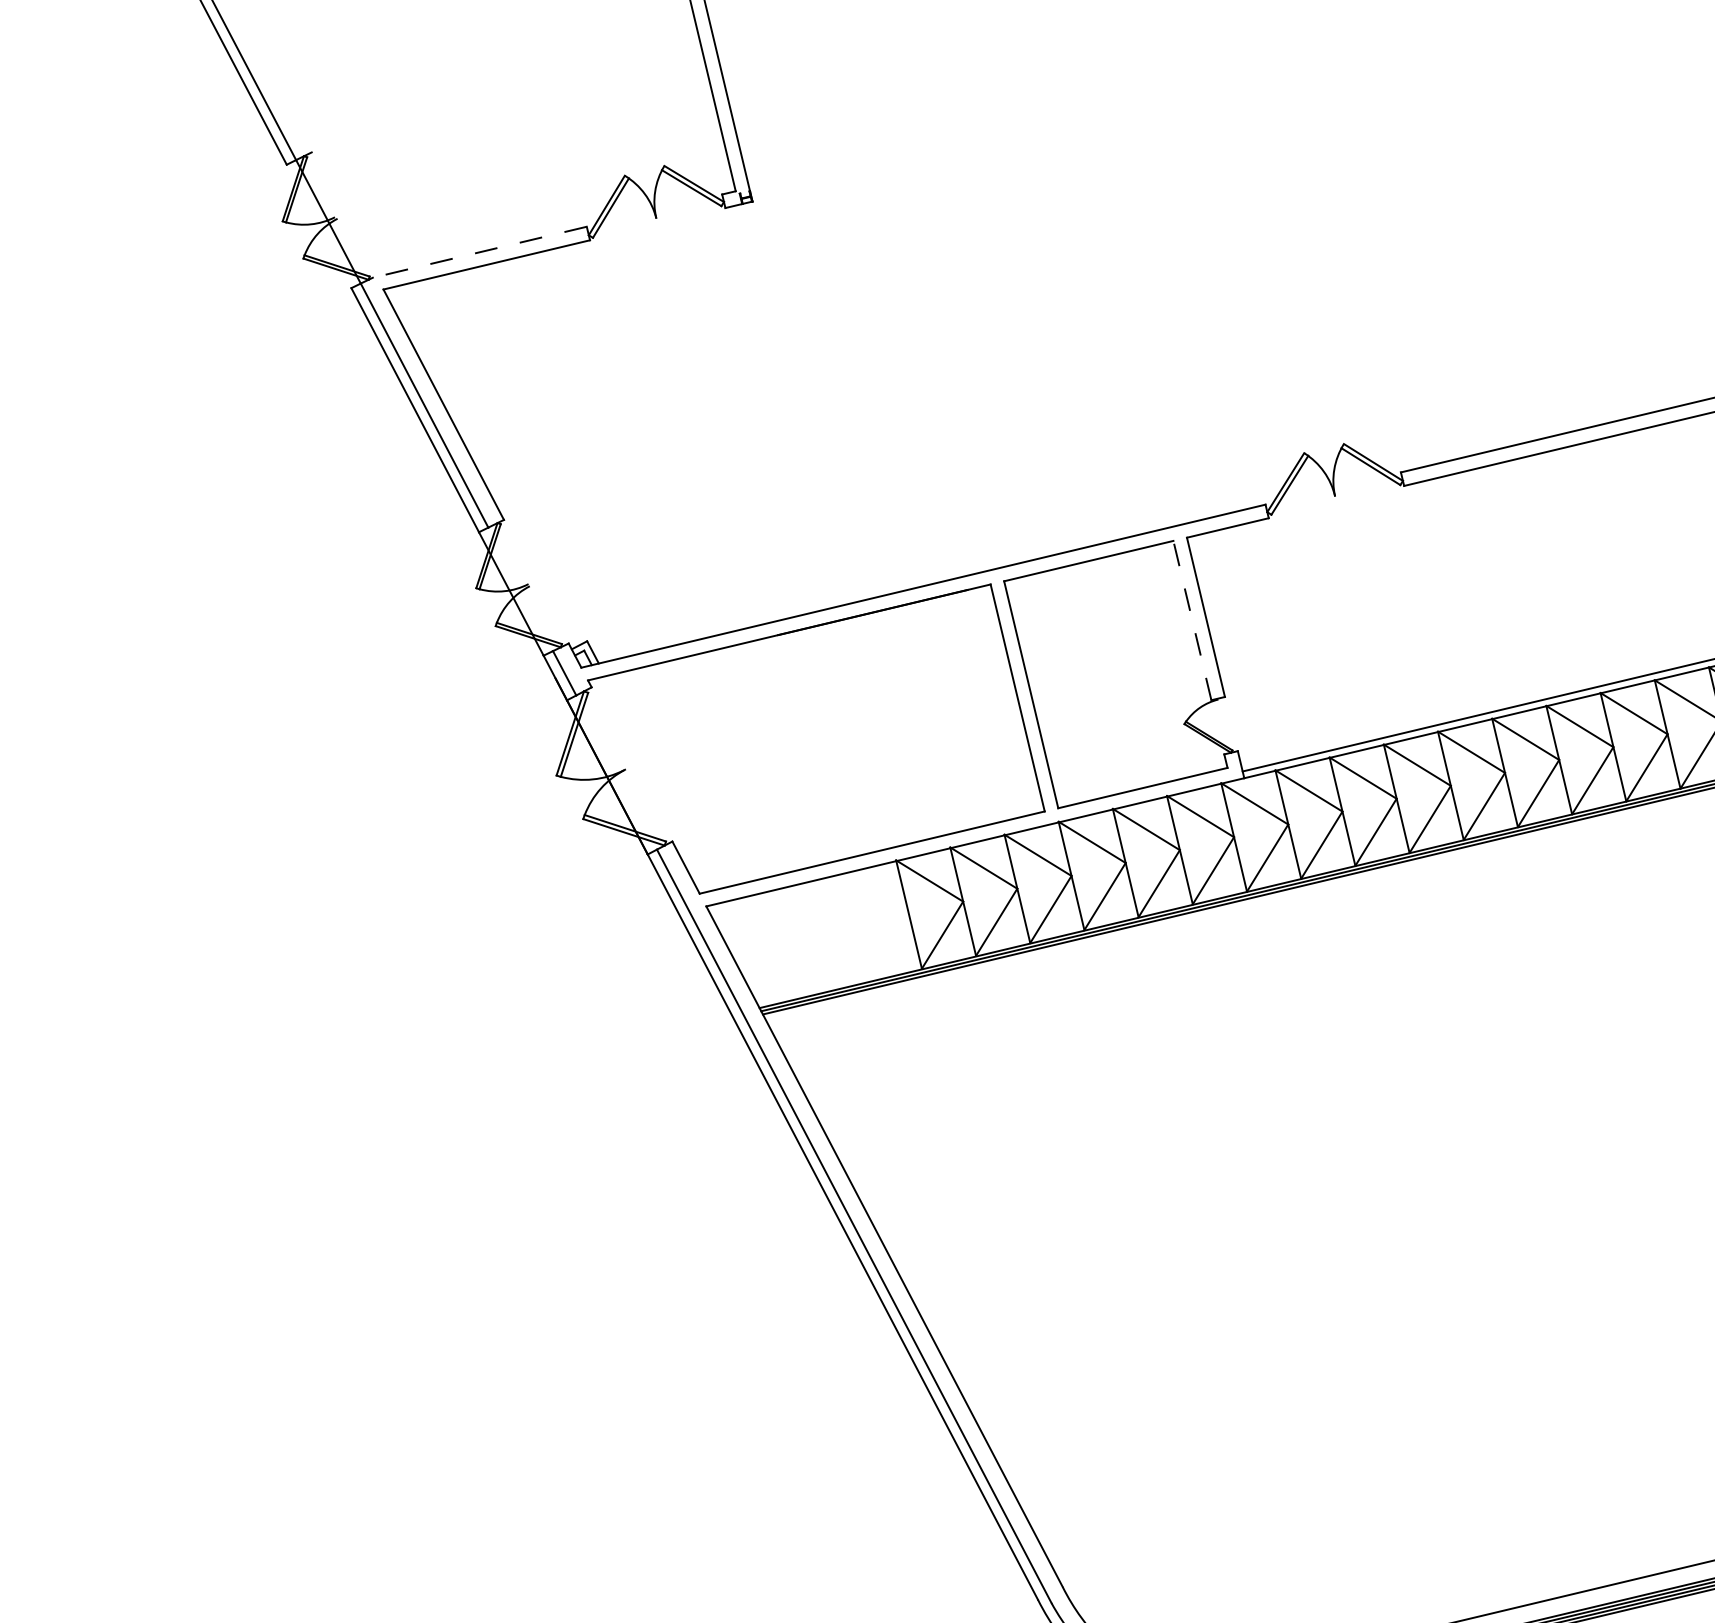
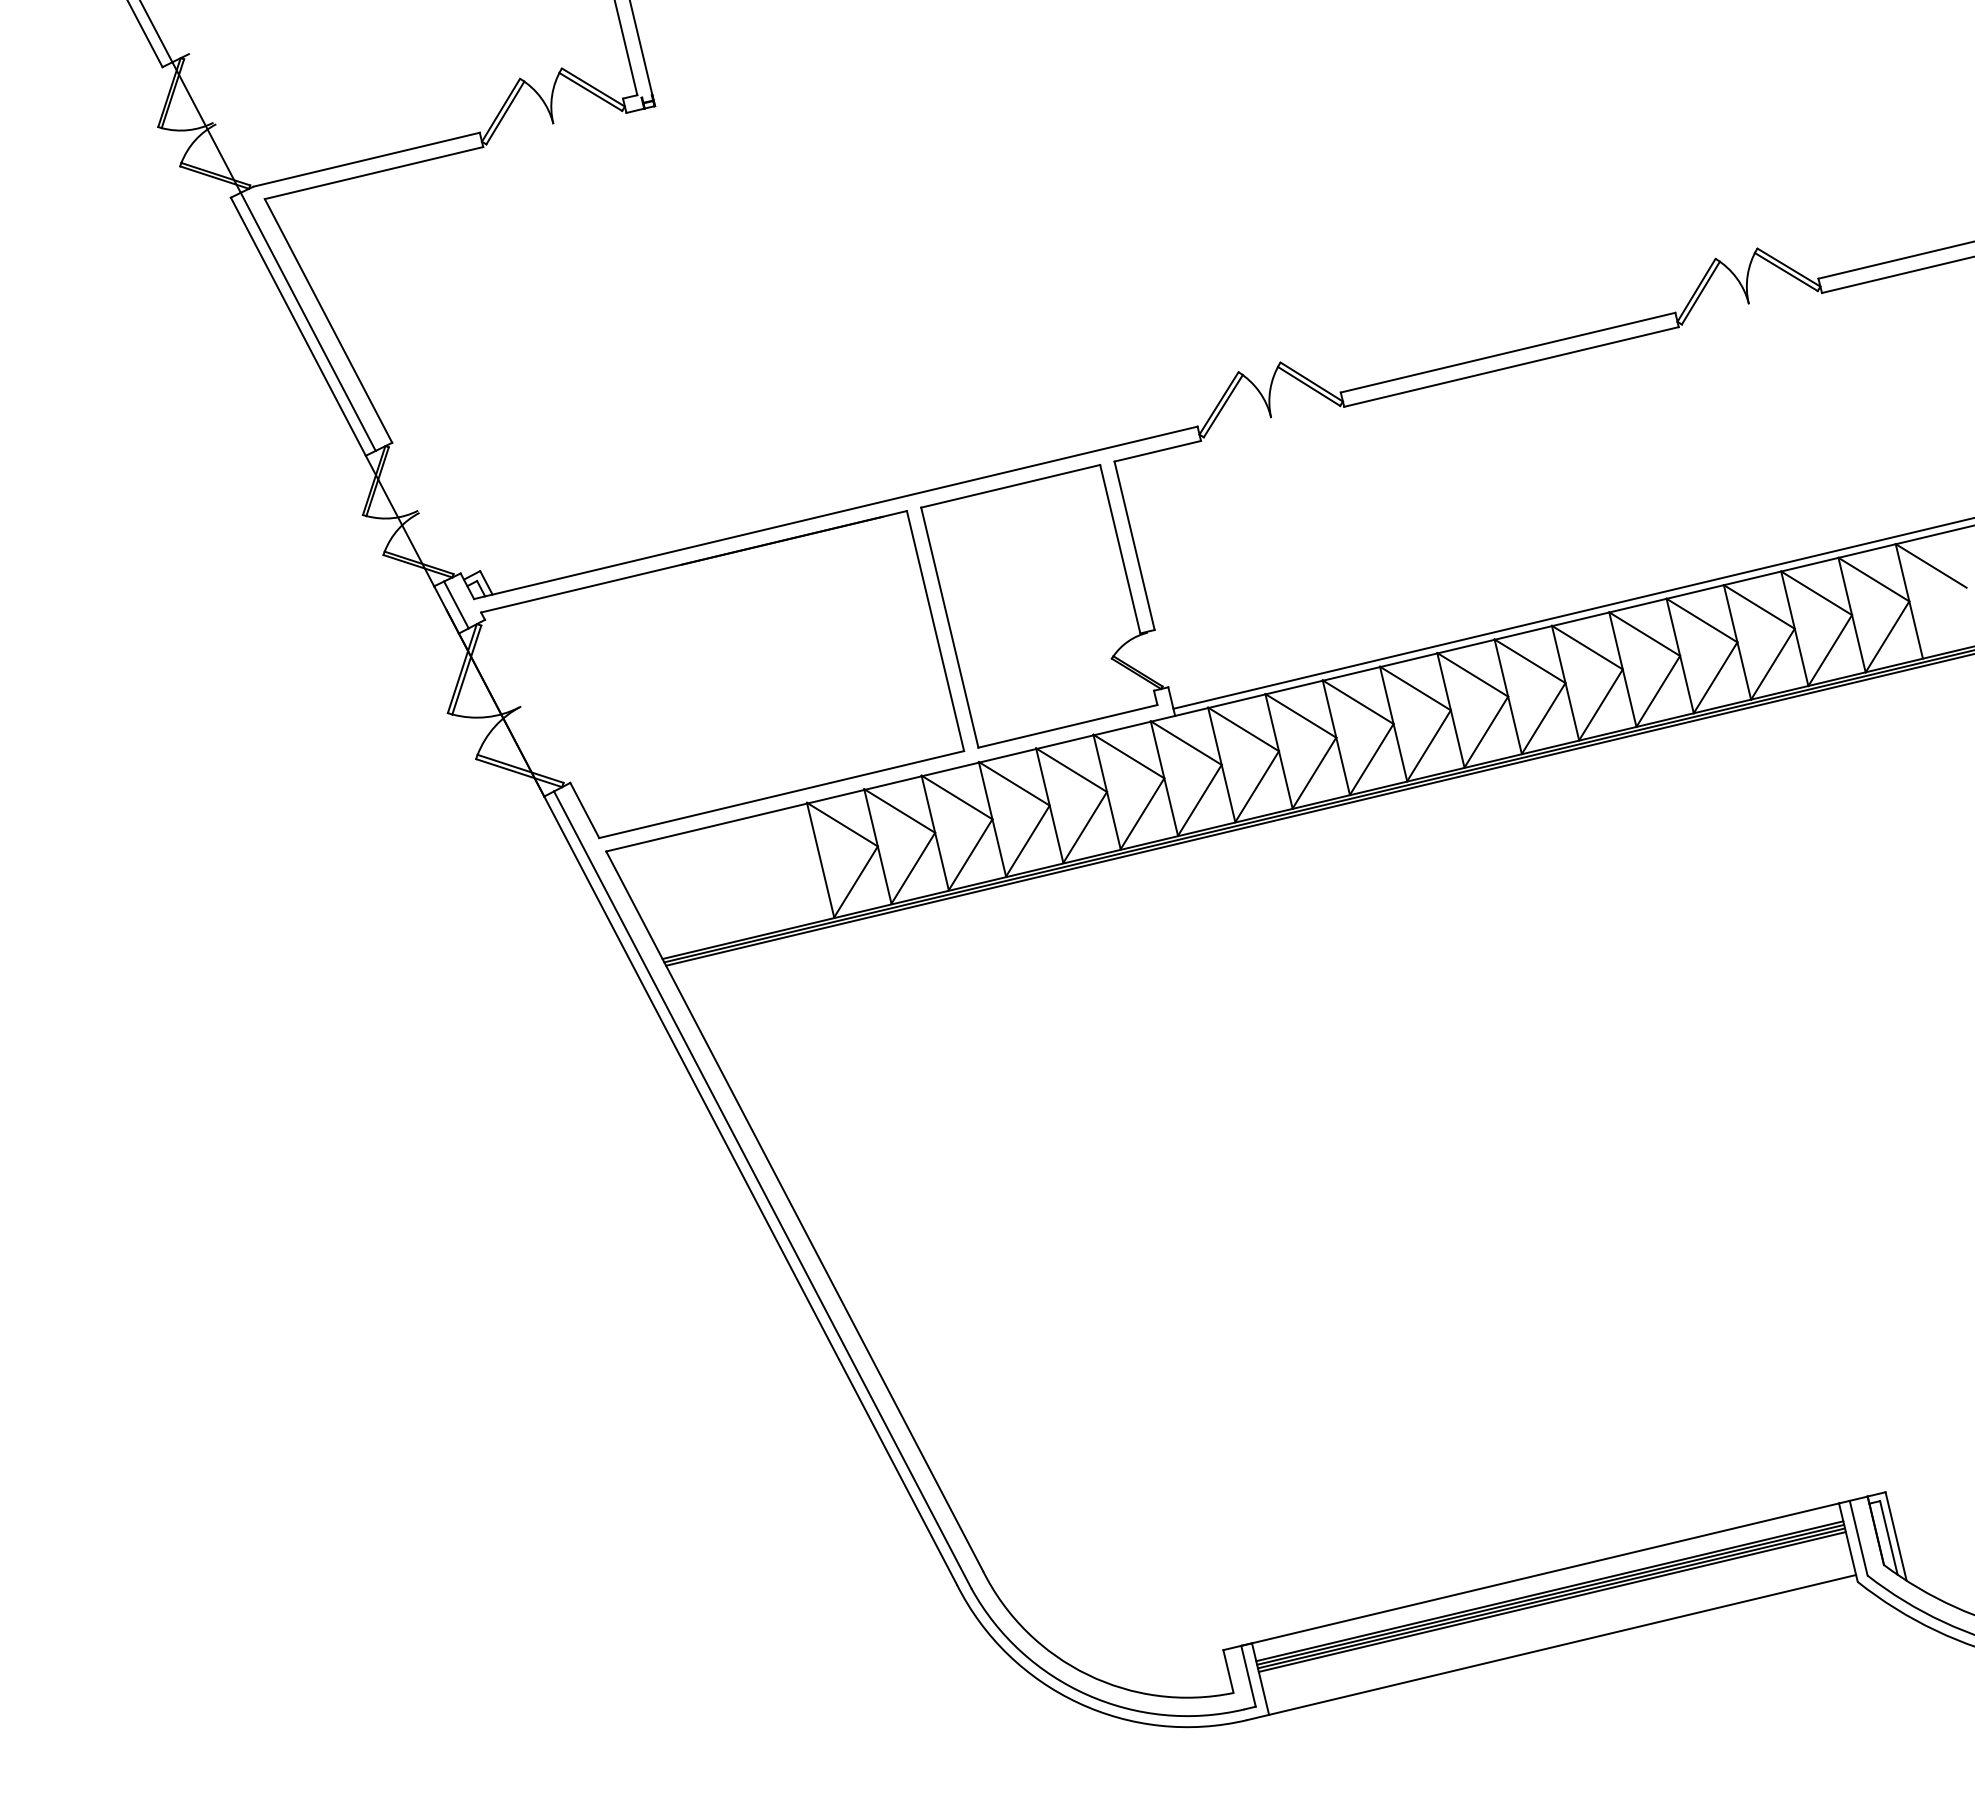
line: (479, 252) -> (366, 159), dashed -> solid
line: (1192, 620) -> (1120, 549), dashed -> solid

